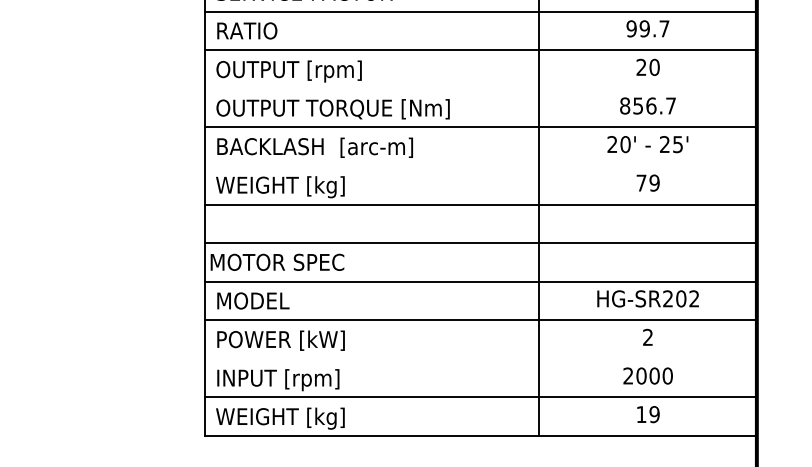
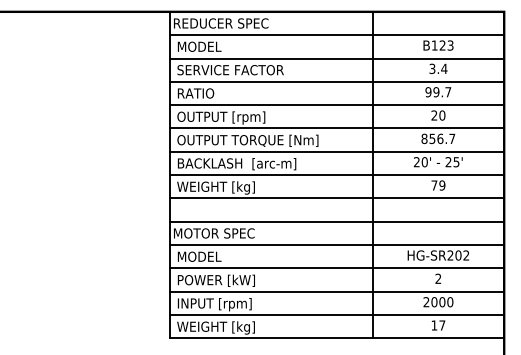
line: (481, 88) -> (337, 128), added
line: (481, 166) -> (337, 175), added
line: (481, 358) -> (337, 291), added
text: (654, 414) -> (442, 325), 19 -> 17

